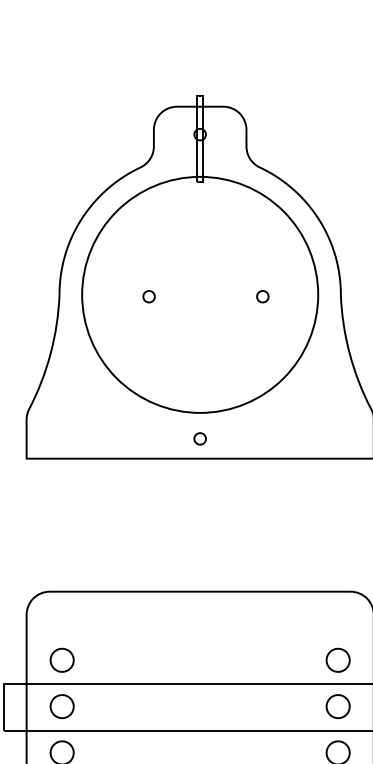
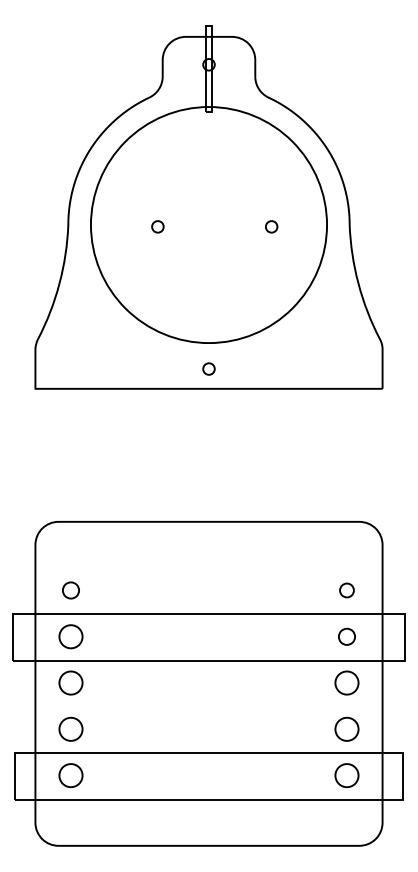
part: (61, 660) -> (70, 590), size x0.7
part: (337, 660) -> (346, 590), size x0.6
part: (337, 706) -> (346, 636), size x0.7

